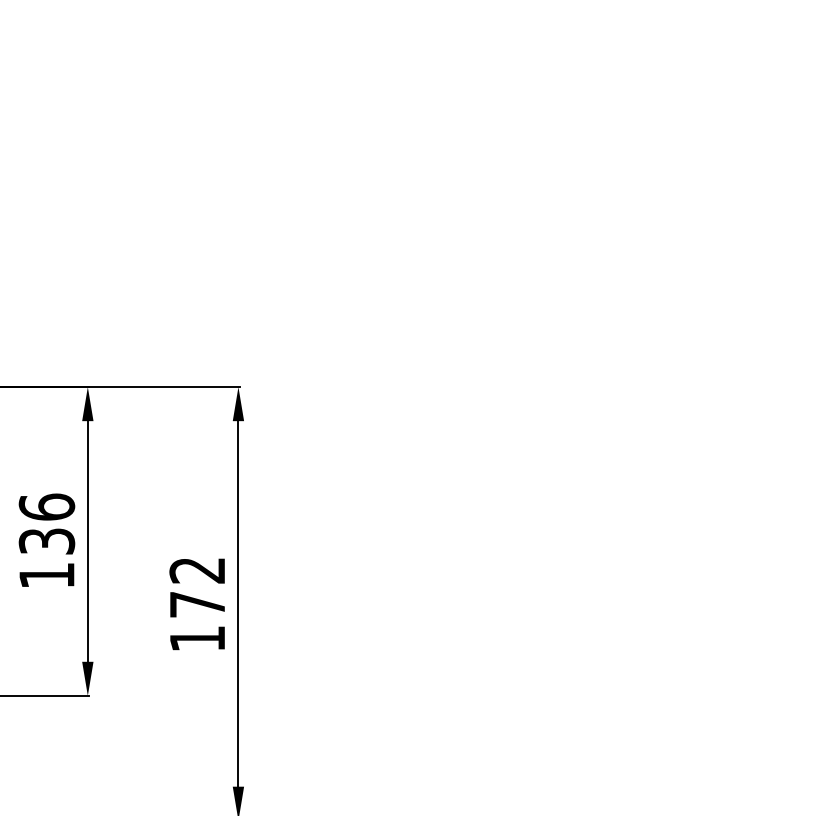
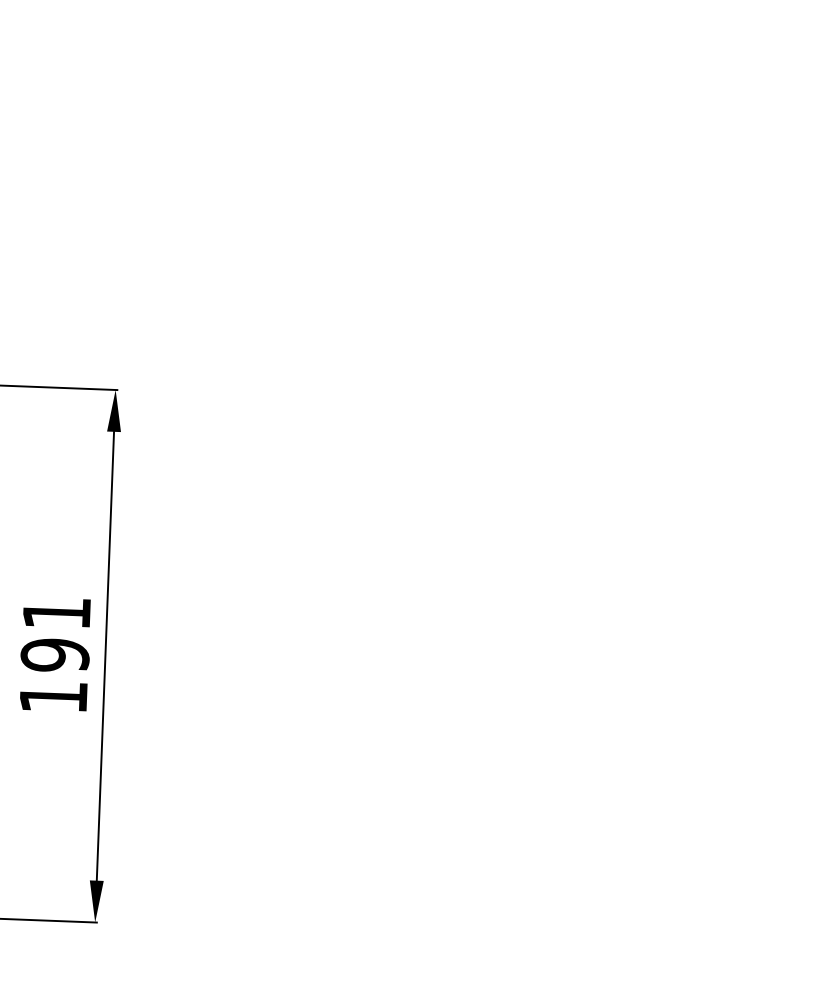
text: (197, 588) -> (55, 635), 172 -> 191

